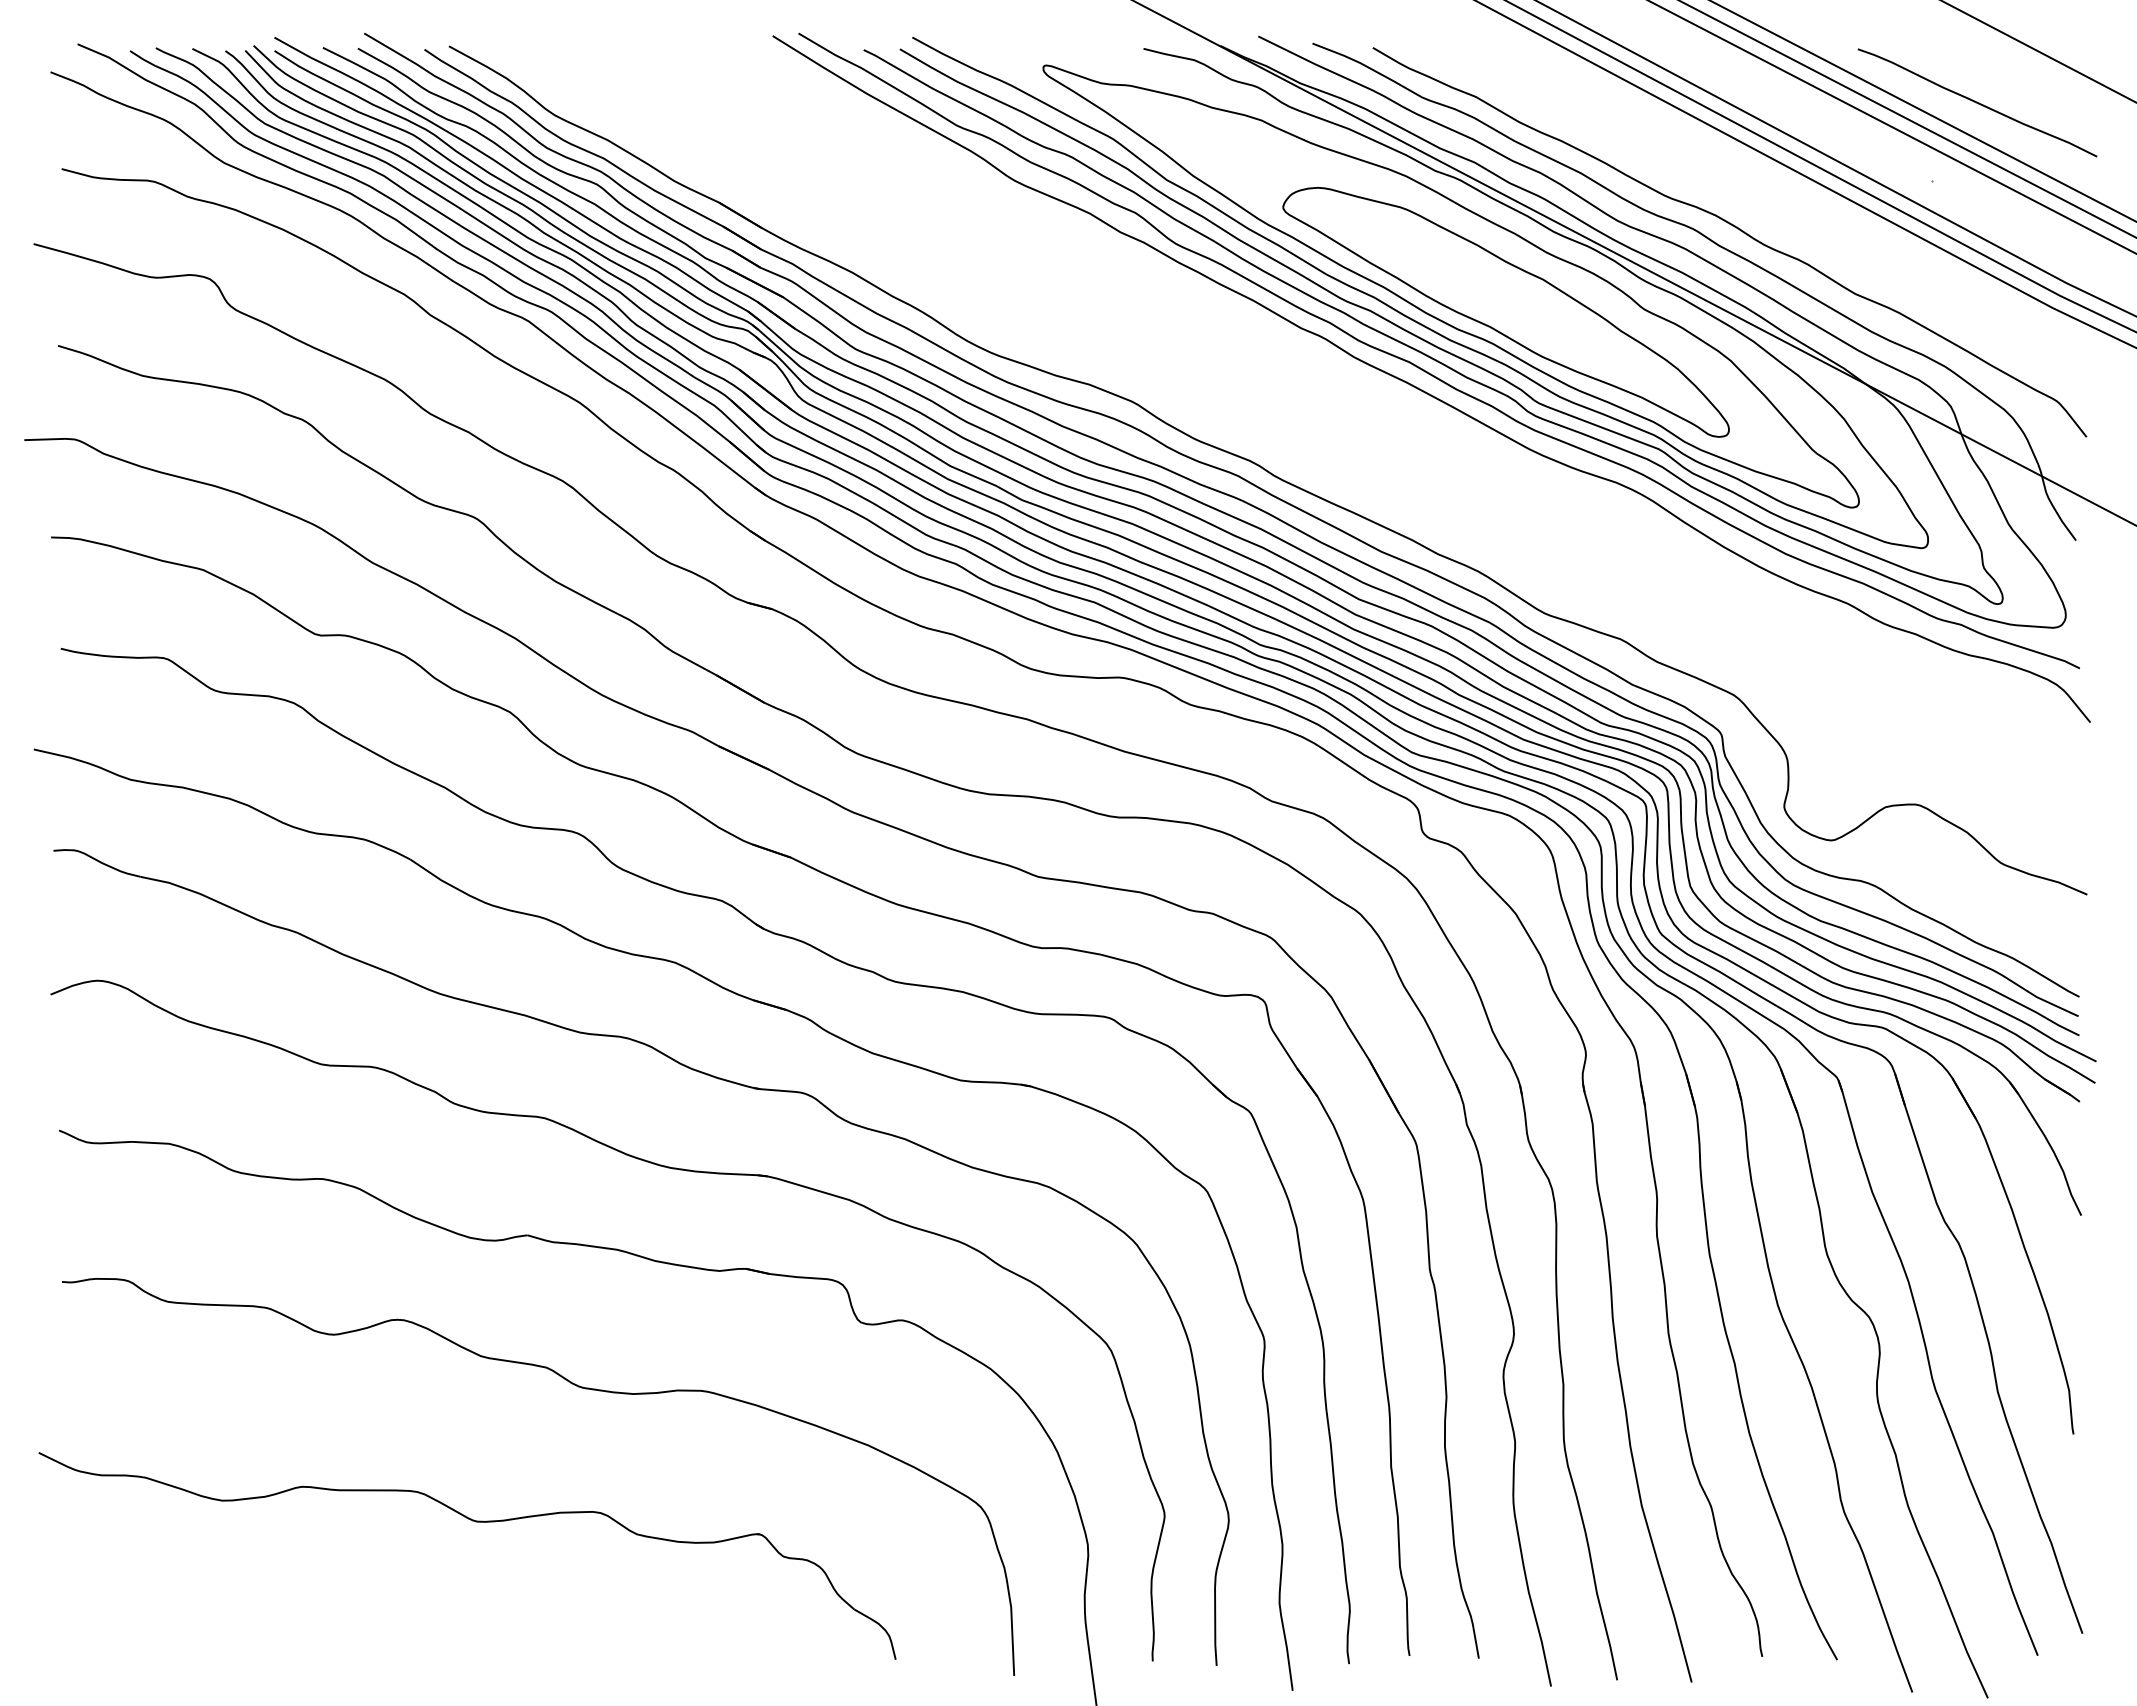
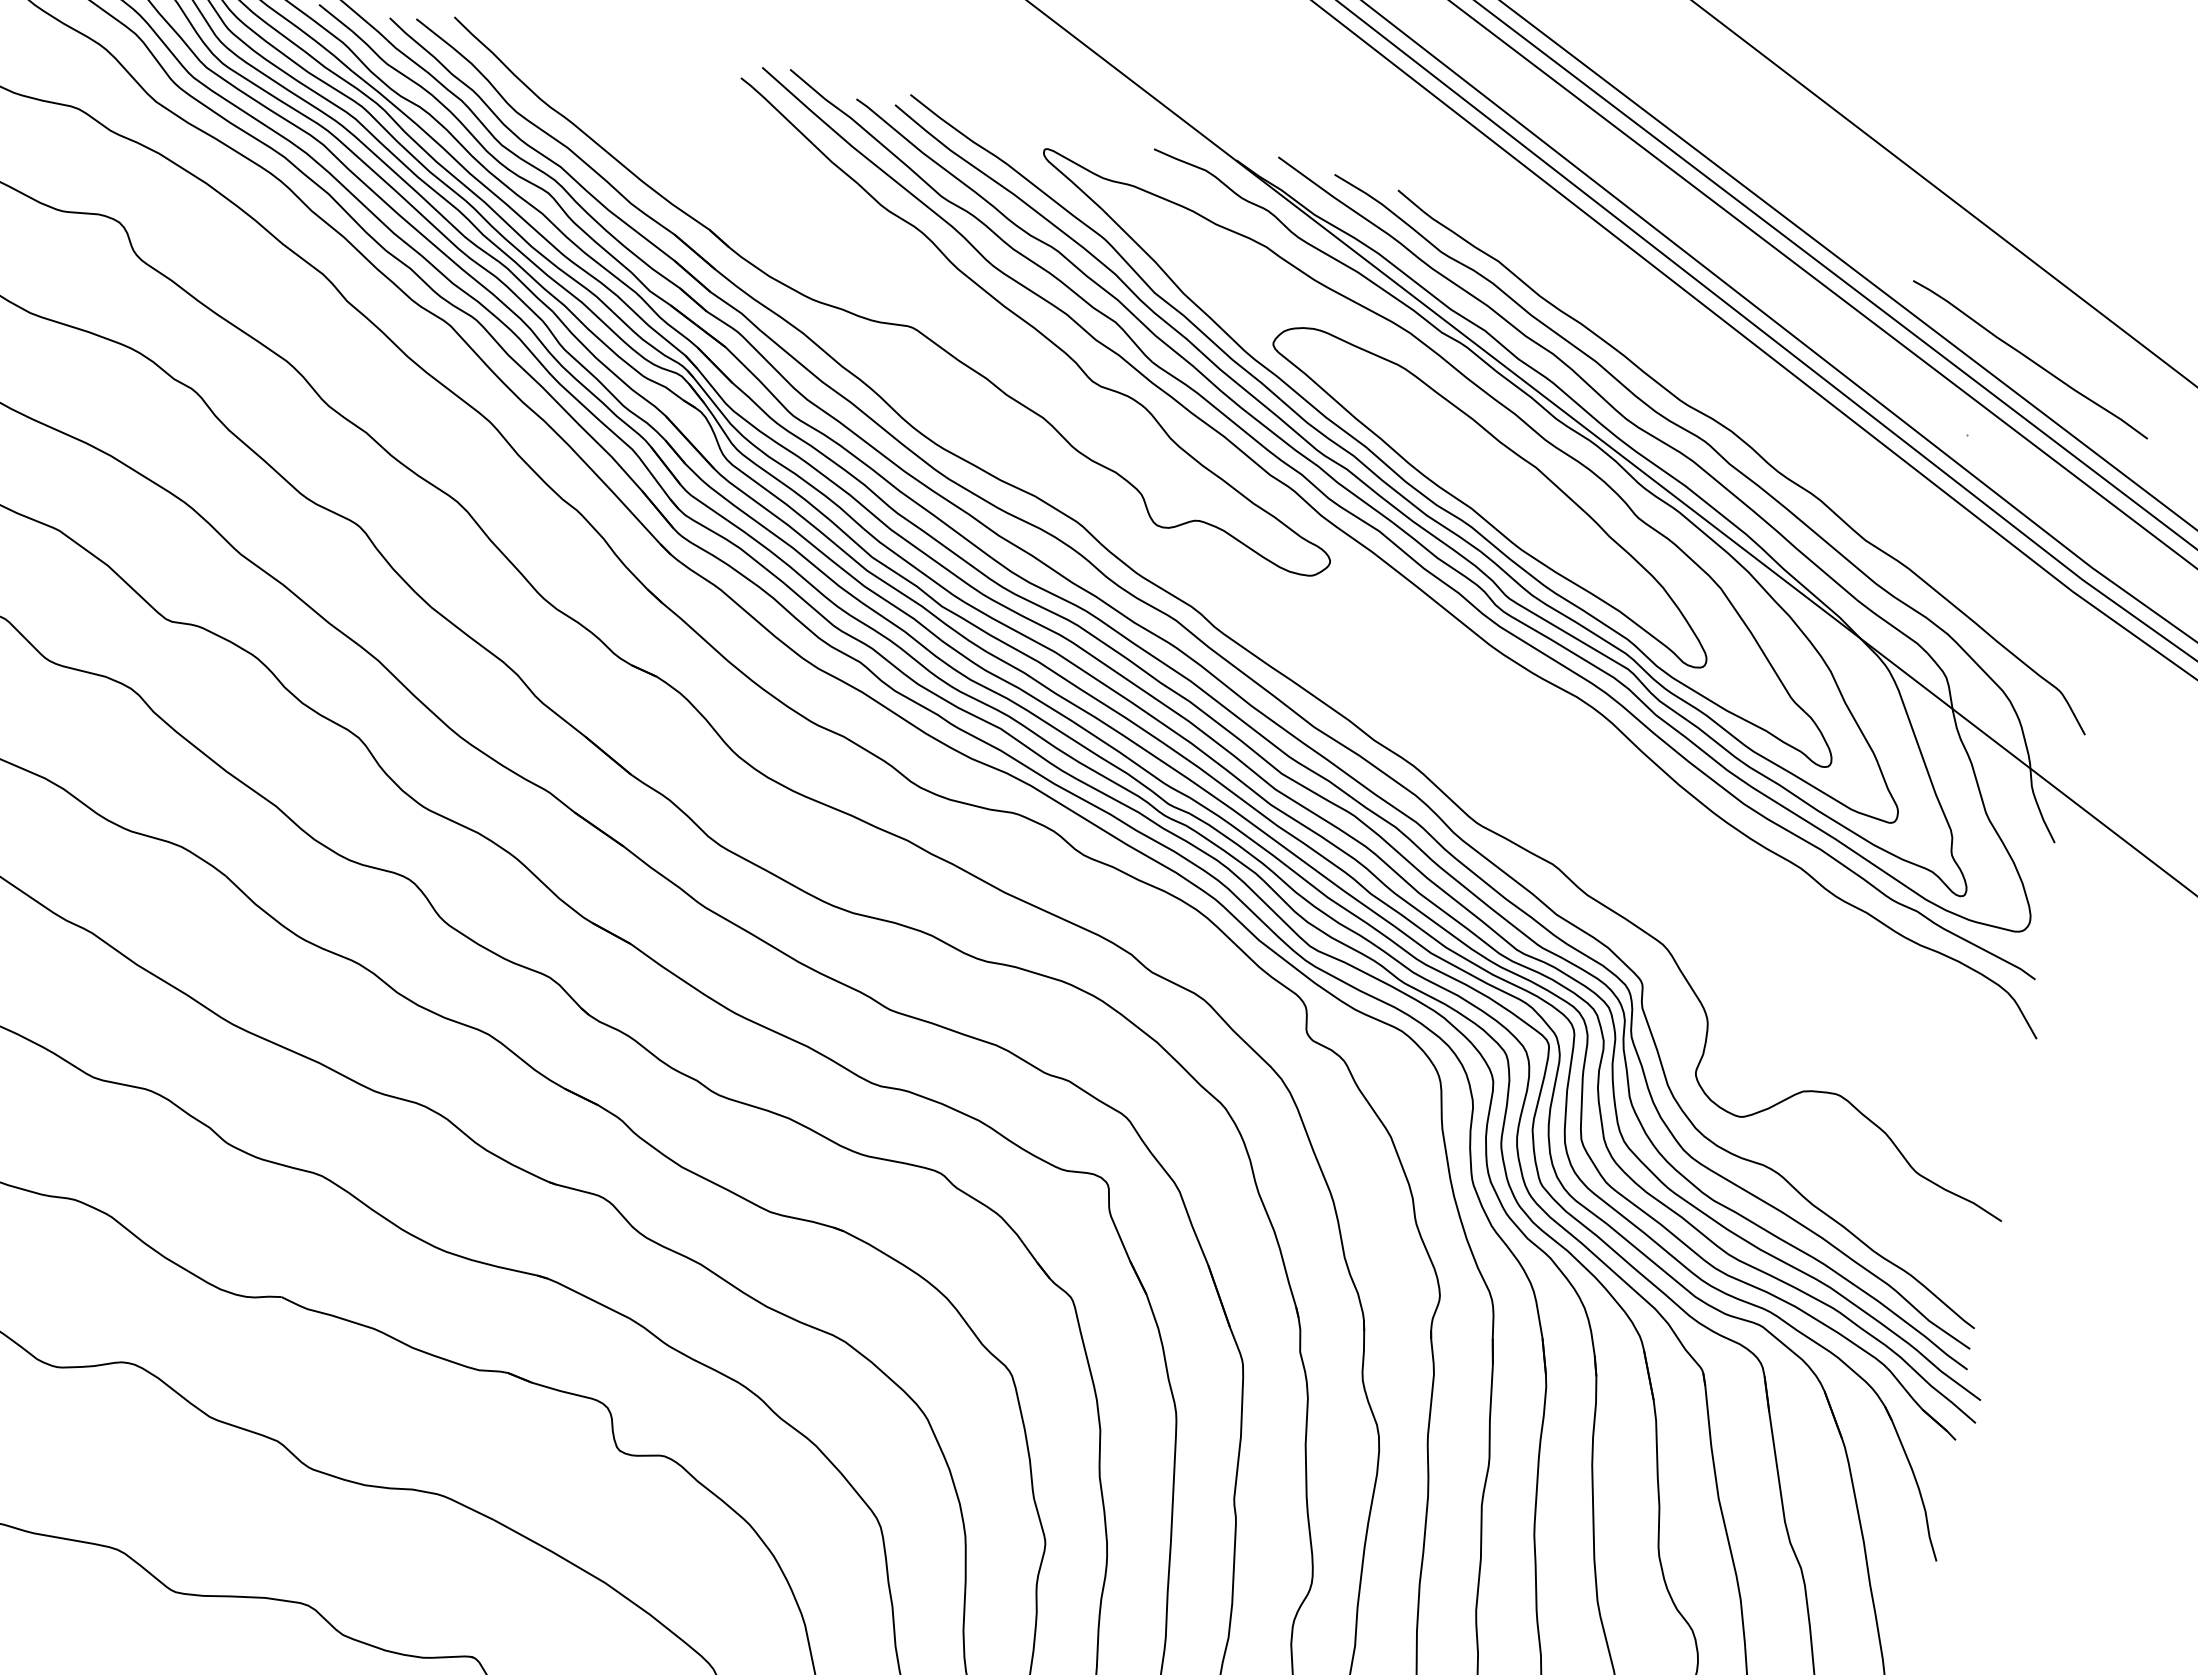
part: (926, 249) -> (886, 322), added

